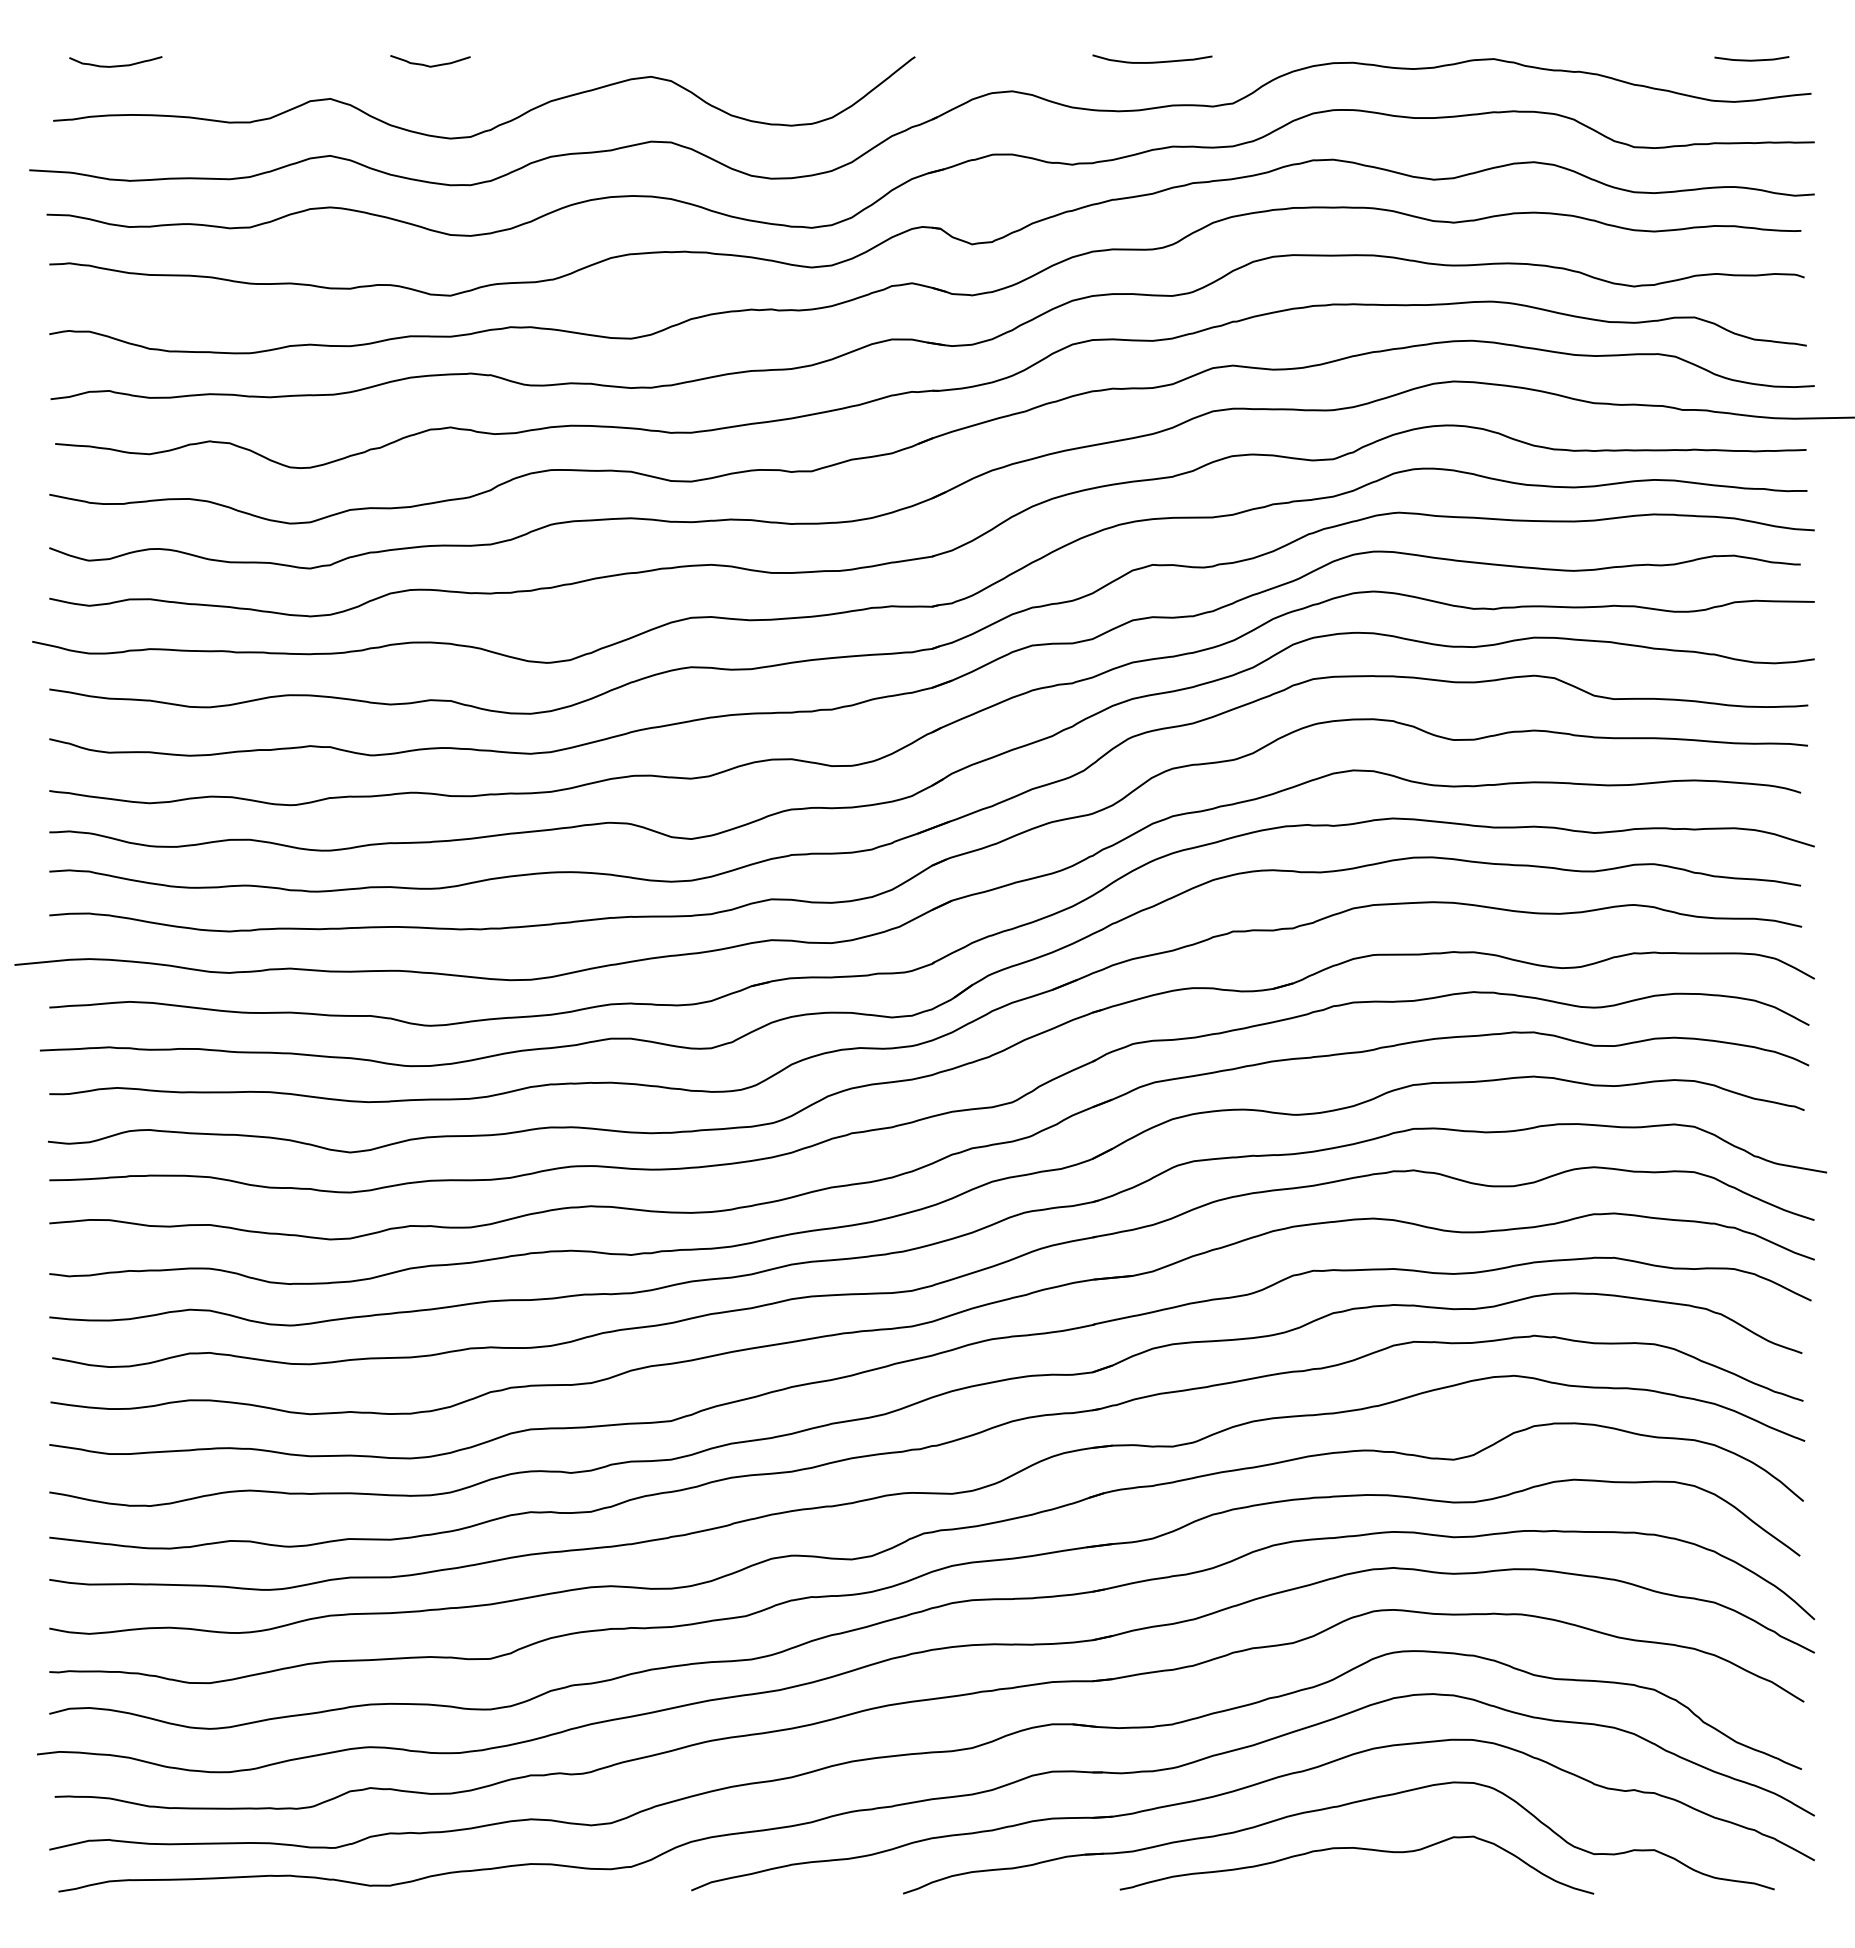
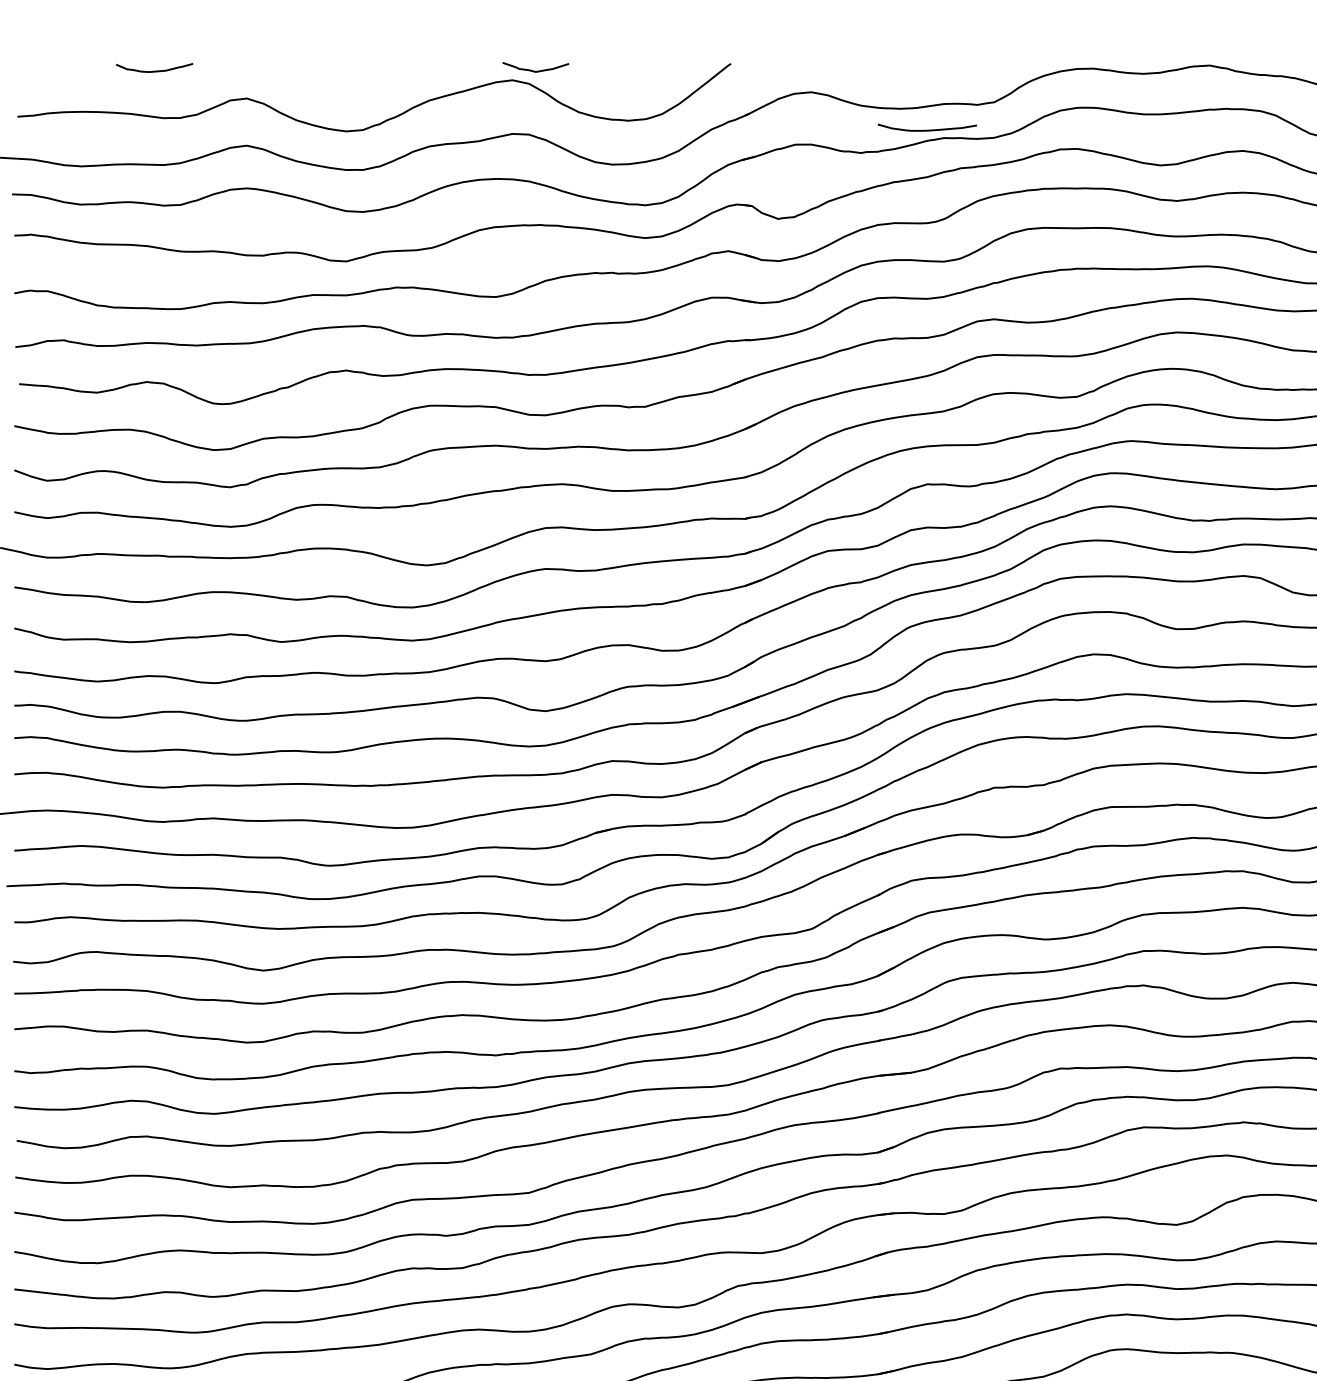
curve: (1152, 61) -> (927, 129), moved
curve: (115, 65) -> (154, 70), moved
curve: (430, 65) -> (535, 70), moved

